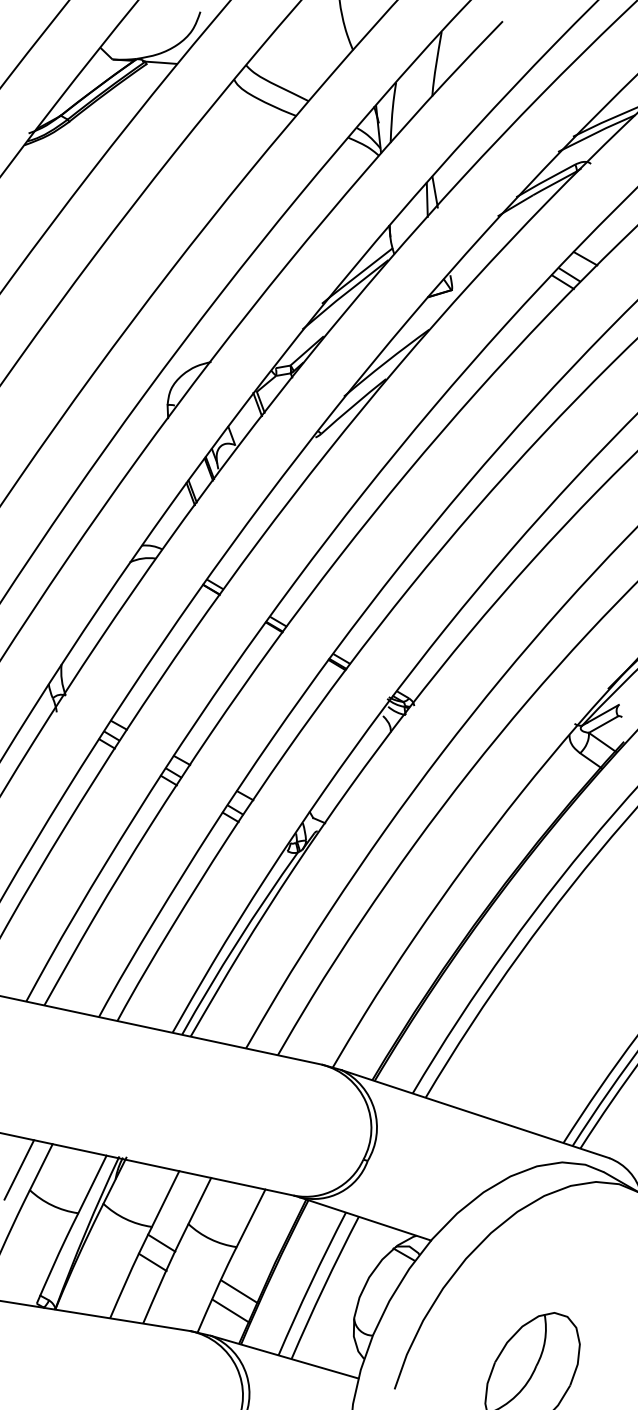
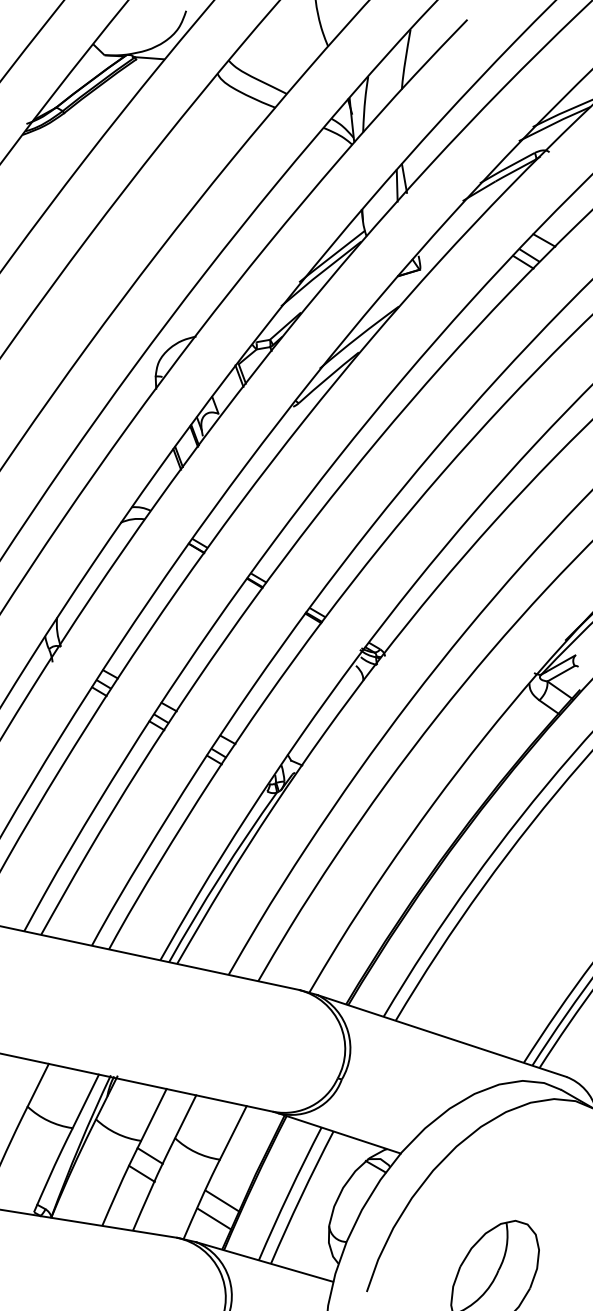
line: (18, 1169) -> (17, 1087), removed

